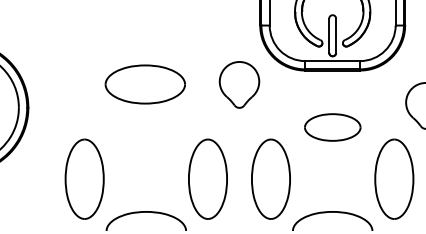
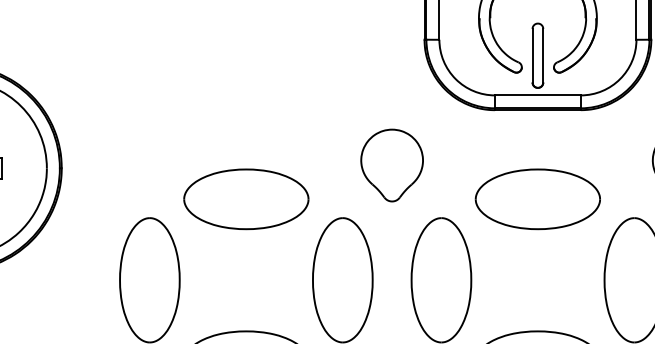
part: (144, 84) -> (245, 199), moved
part: (239, 84) -> (392, 164), moved
part: (332, 127) -> (537, 199), size x1.43

